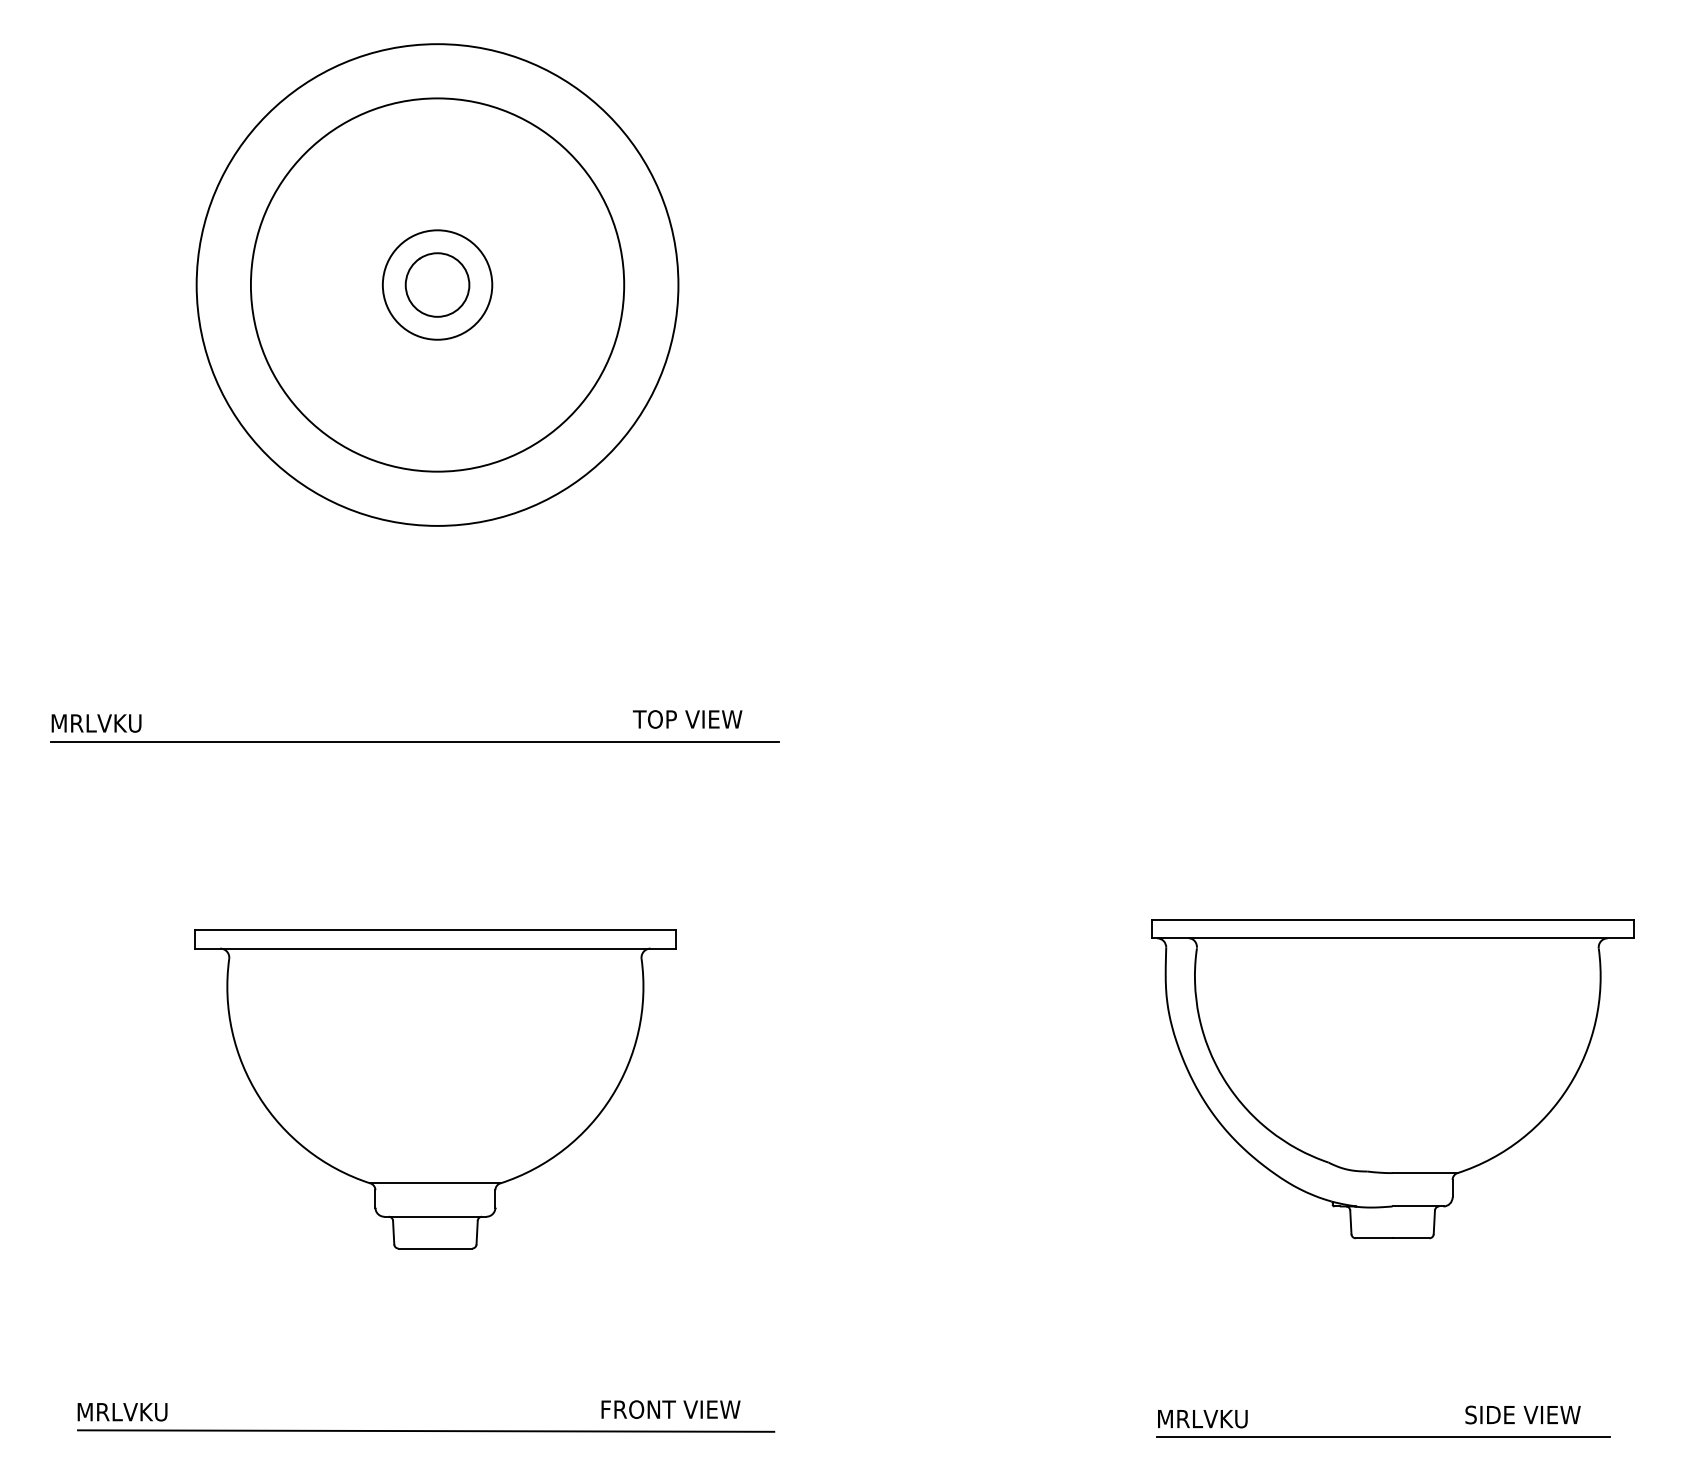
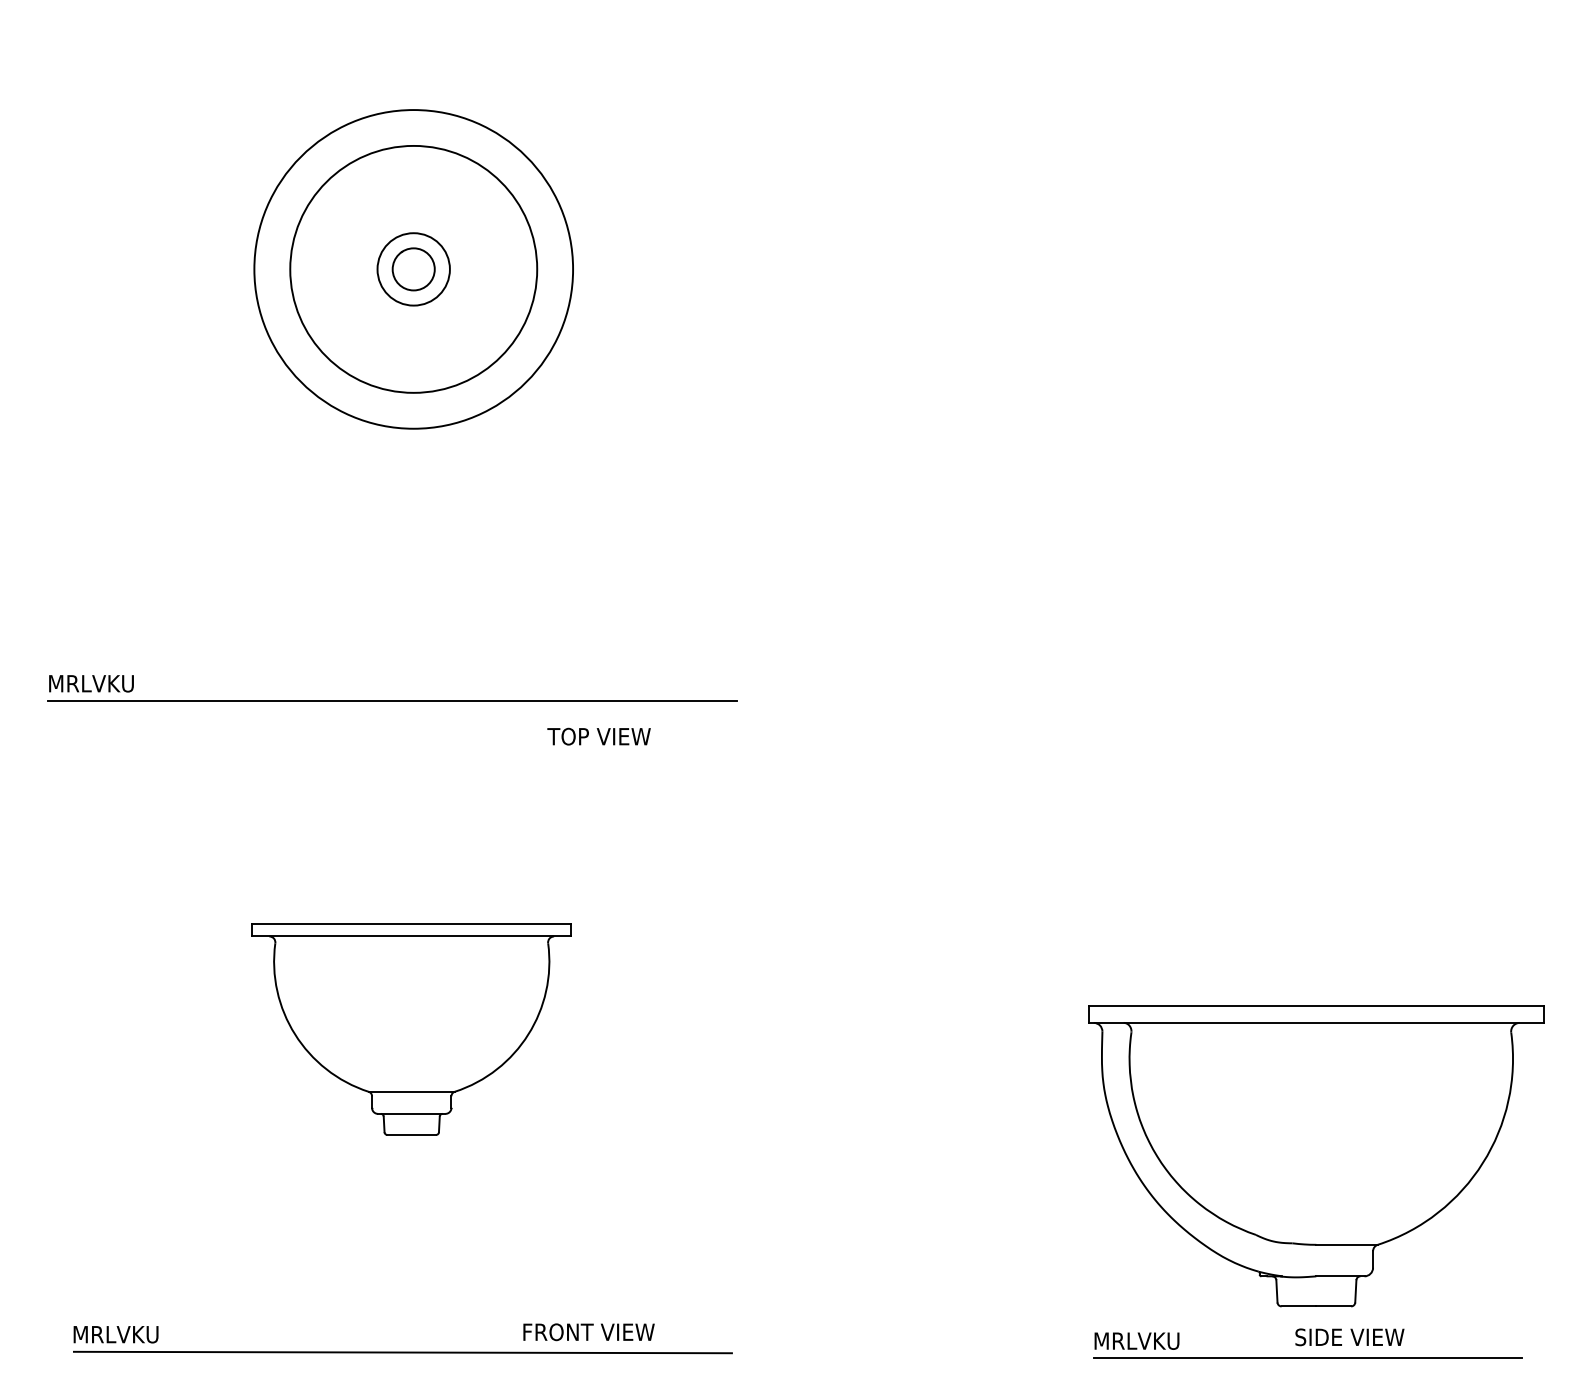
part: (437, 284) -> (413, 268), size x0.7
text: (687, 719) -> (598, 736), moved
part: (1392, 1079) -> (1316, 1156), moved
part: (435, 1089) -> (411, 1029), size x0.7
text: (670, 1409) -> (588, 1332), moved
text: (1522, 1414) -> (1349, 1336), moved

